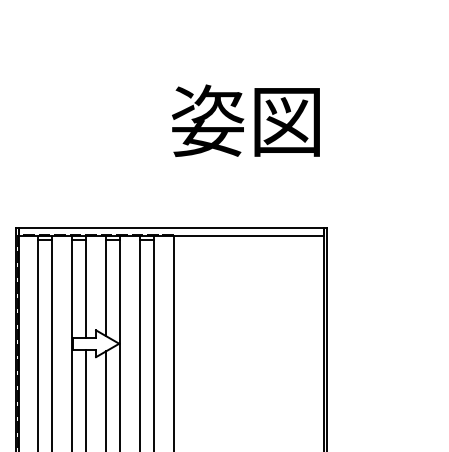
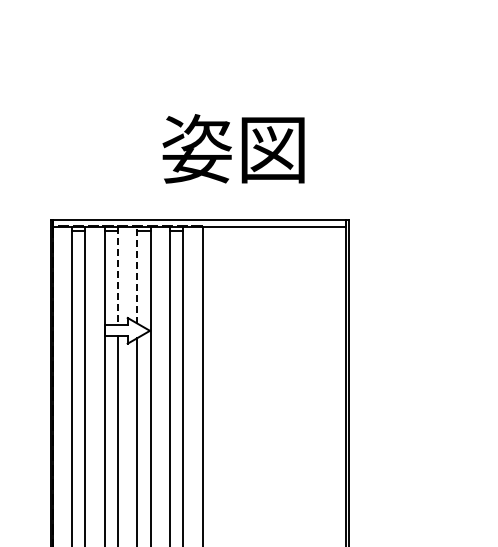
text: (245, 120) -> (233, 148), moved
line: (106, 285) -> (137, 274), solid -> dashed
line: (86, 287) -> (118, 276), solid -> dashed

